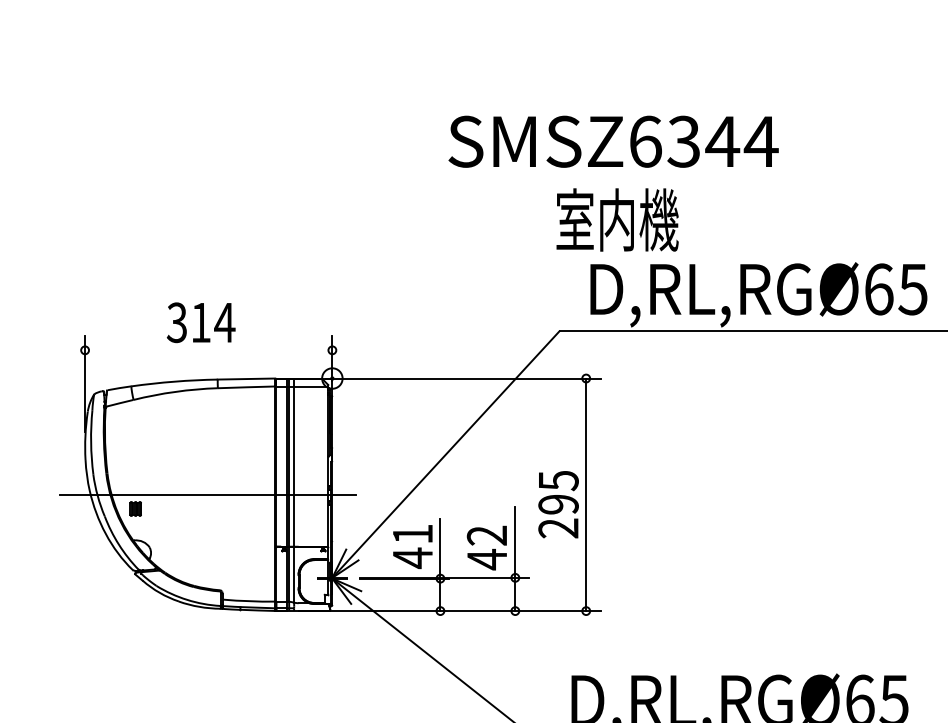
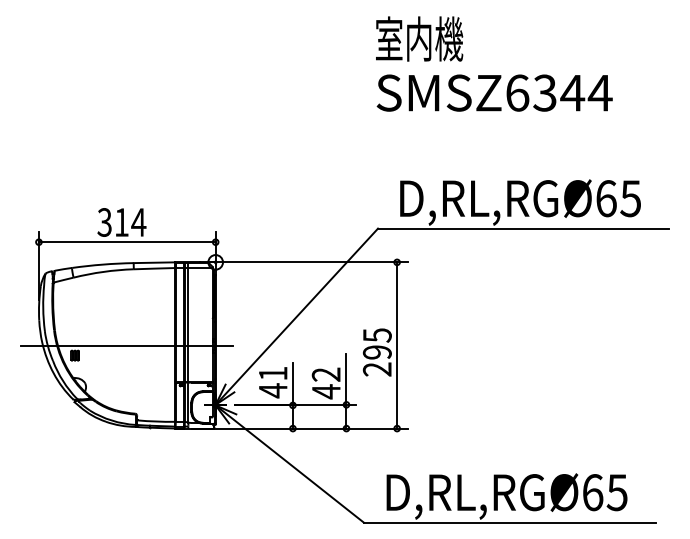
text: (613, 140) -> (494, 92), moved
text: (617, 219) -> (419, 38), moved
line: (207, 350) -> (126, 242), added

